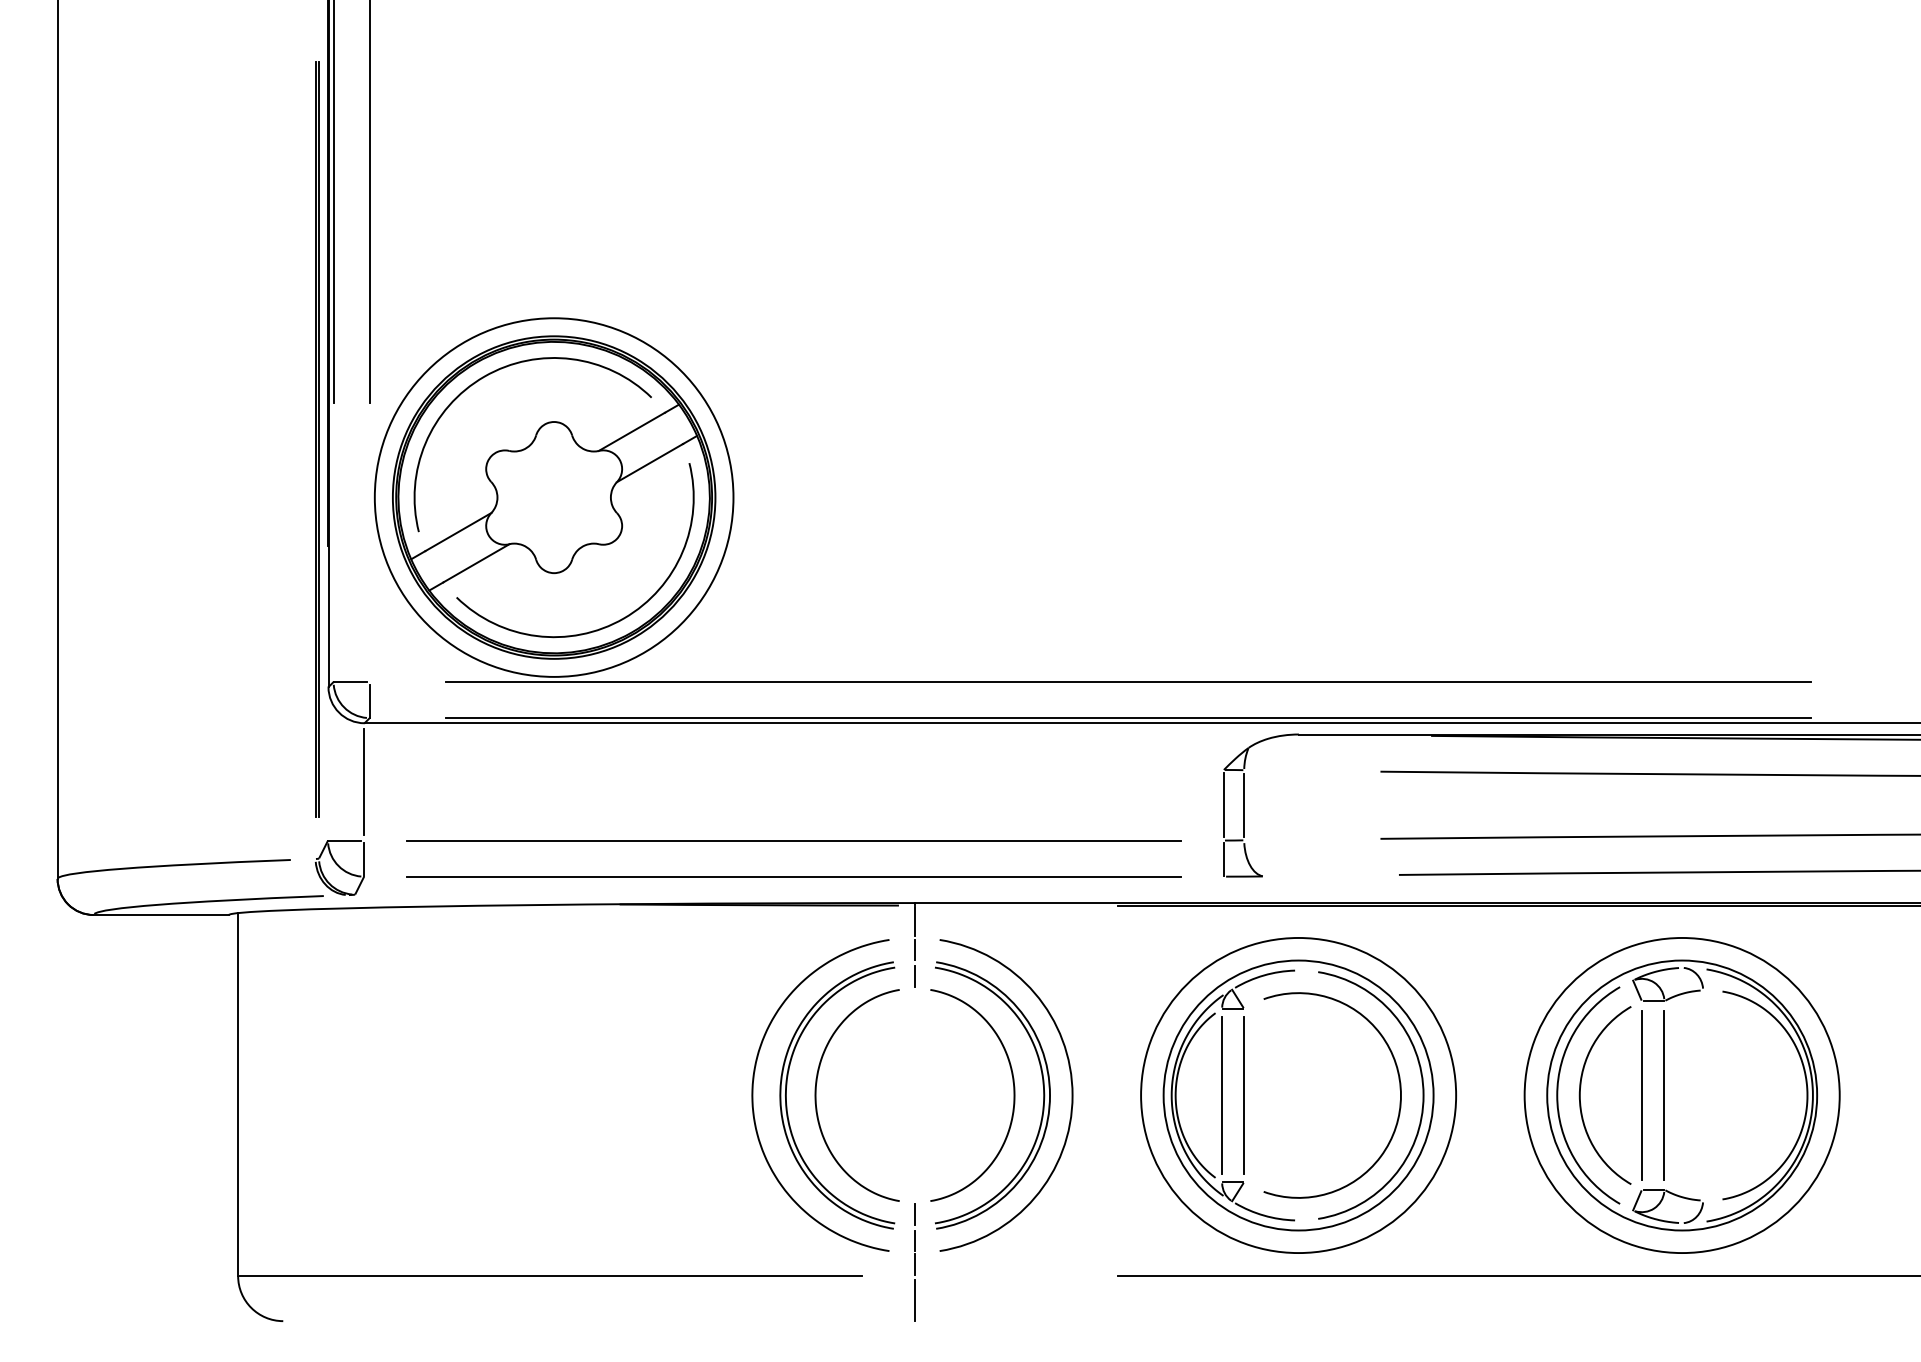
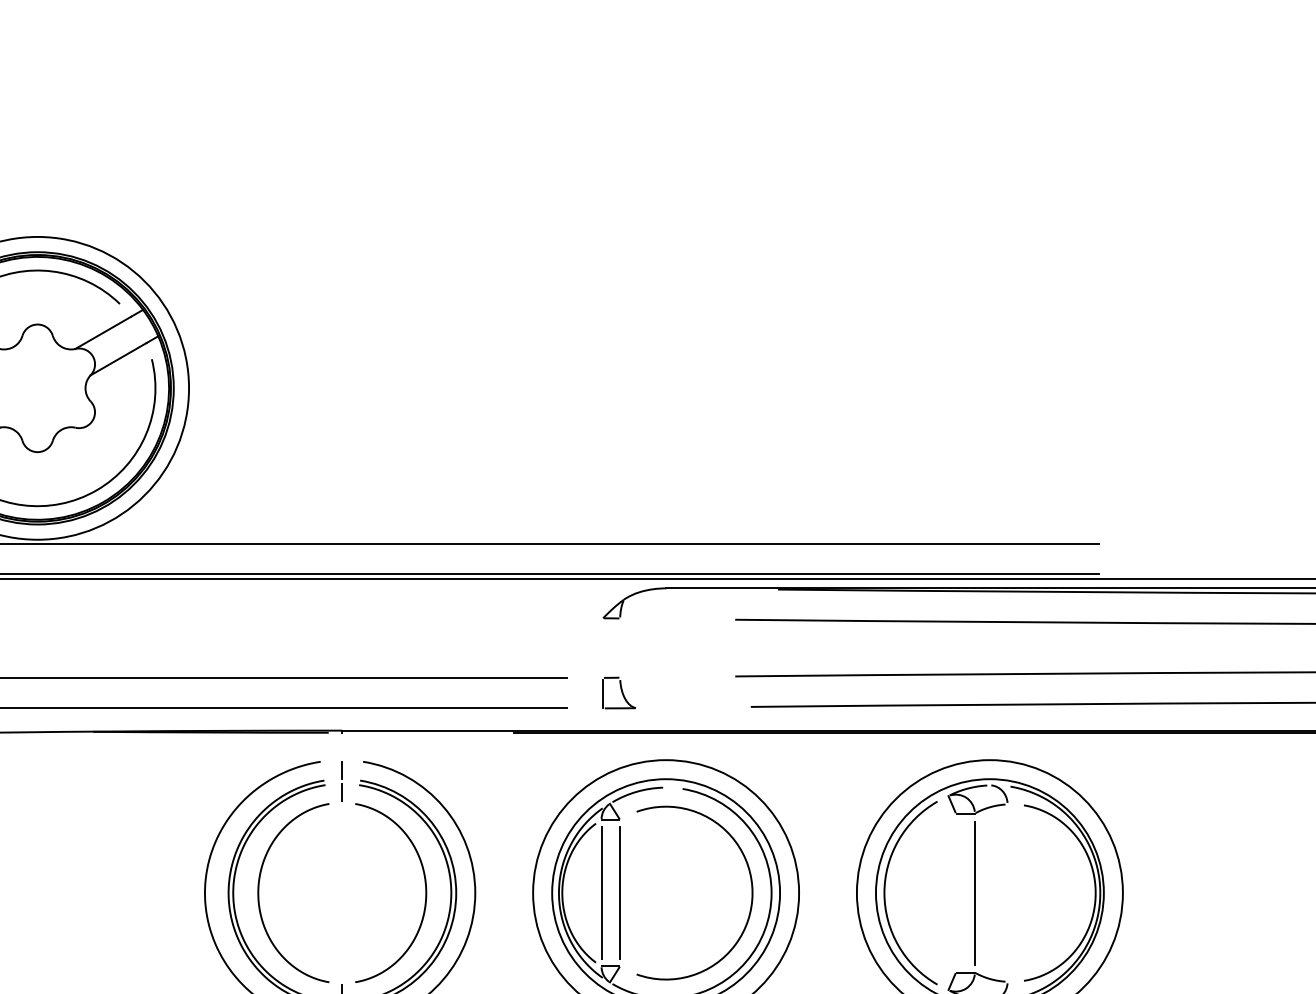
line: (1223, 804) -> (602, 647), removed
line: (1244, 804) -> (620, 647), removed
line: (915, 921) -> (342, 746), removed
arc: (1580, 1095) -> (904, 893), removed
line: (1642, 1095) -> (956, 893), removed

